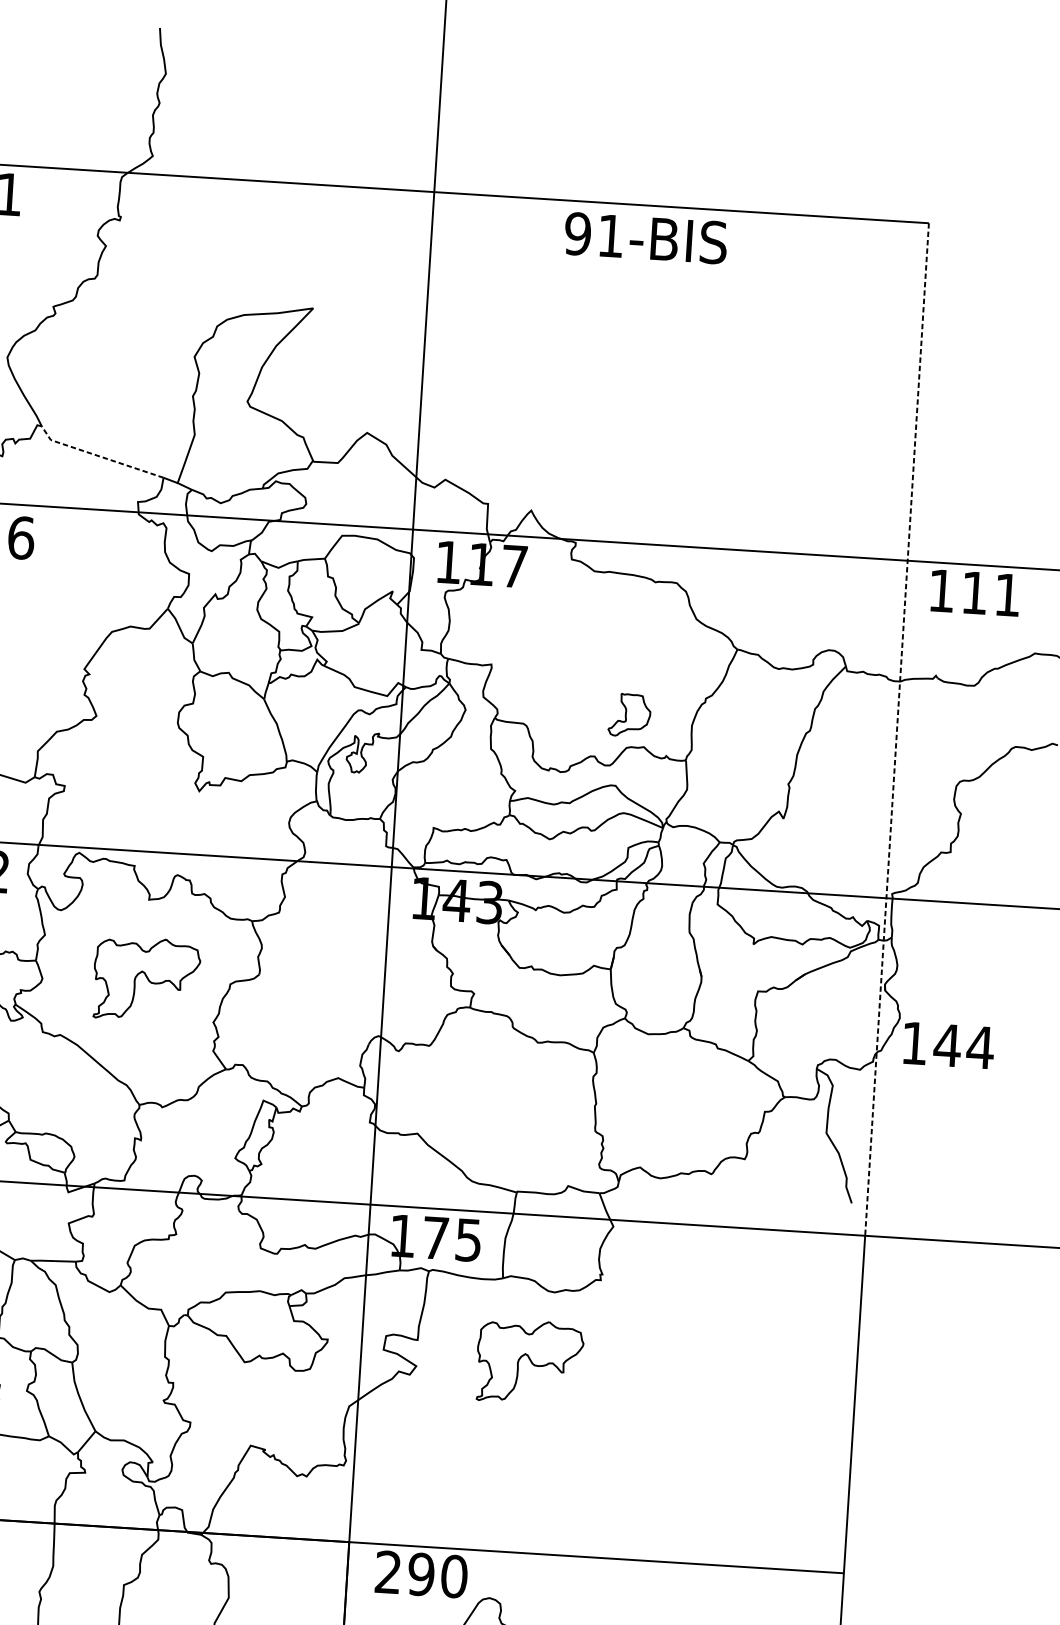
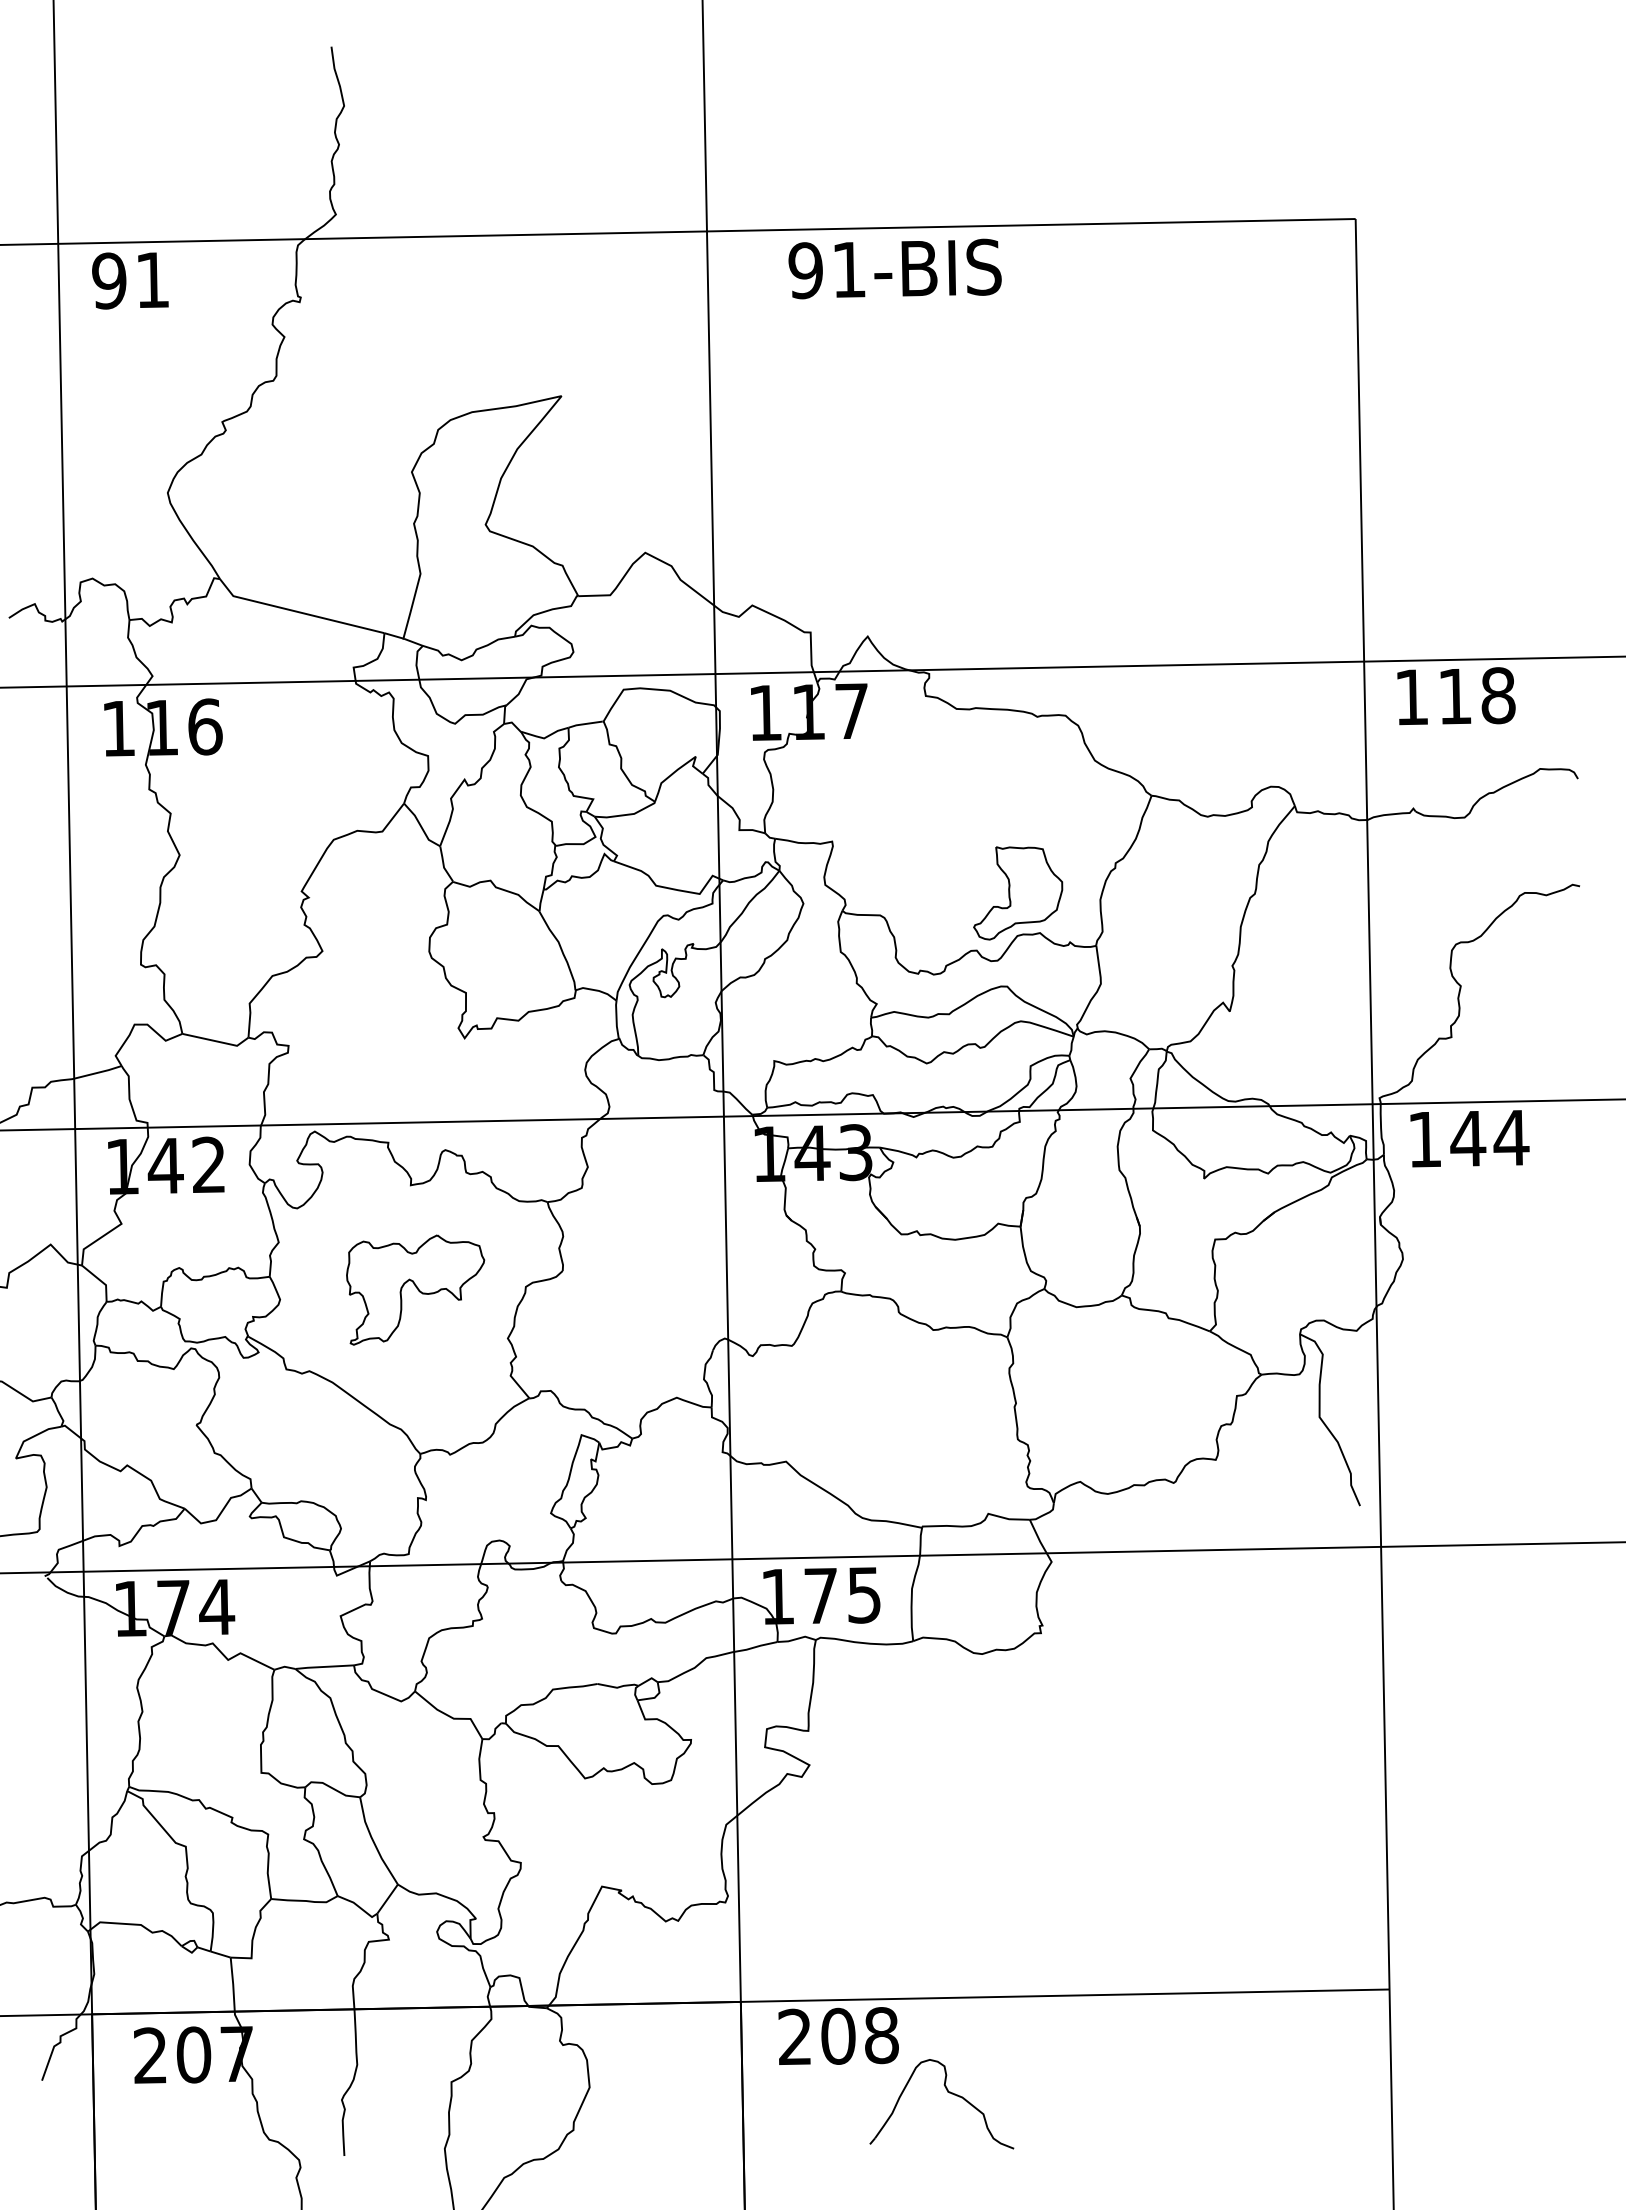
text: (645, 237) -> (894, 268), moved
line: (98, 455) -> (297, 611), dashed -> solid
text: (1007, 594) -> (1498, 695), 111 -> 118
part: (630, 715) -> (1018, 893), size x1.67
line: (897, 729) -> (1368, 883), dashed -> solid
text: (948, 1045) -> (1469, 1138), moved
part: (529, 1361) -> (956, 1747), removed
text: (437, 1575) -> (859, 2035), 290 -> 208

